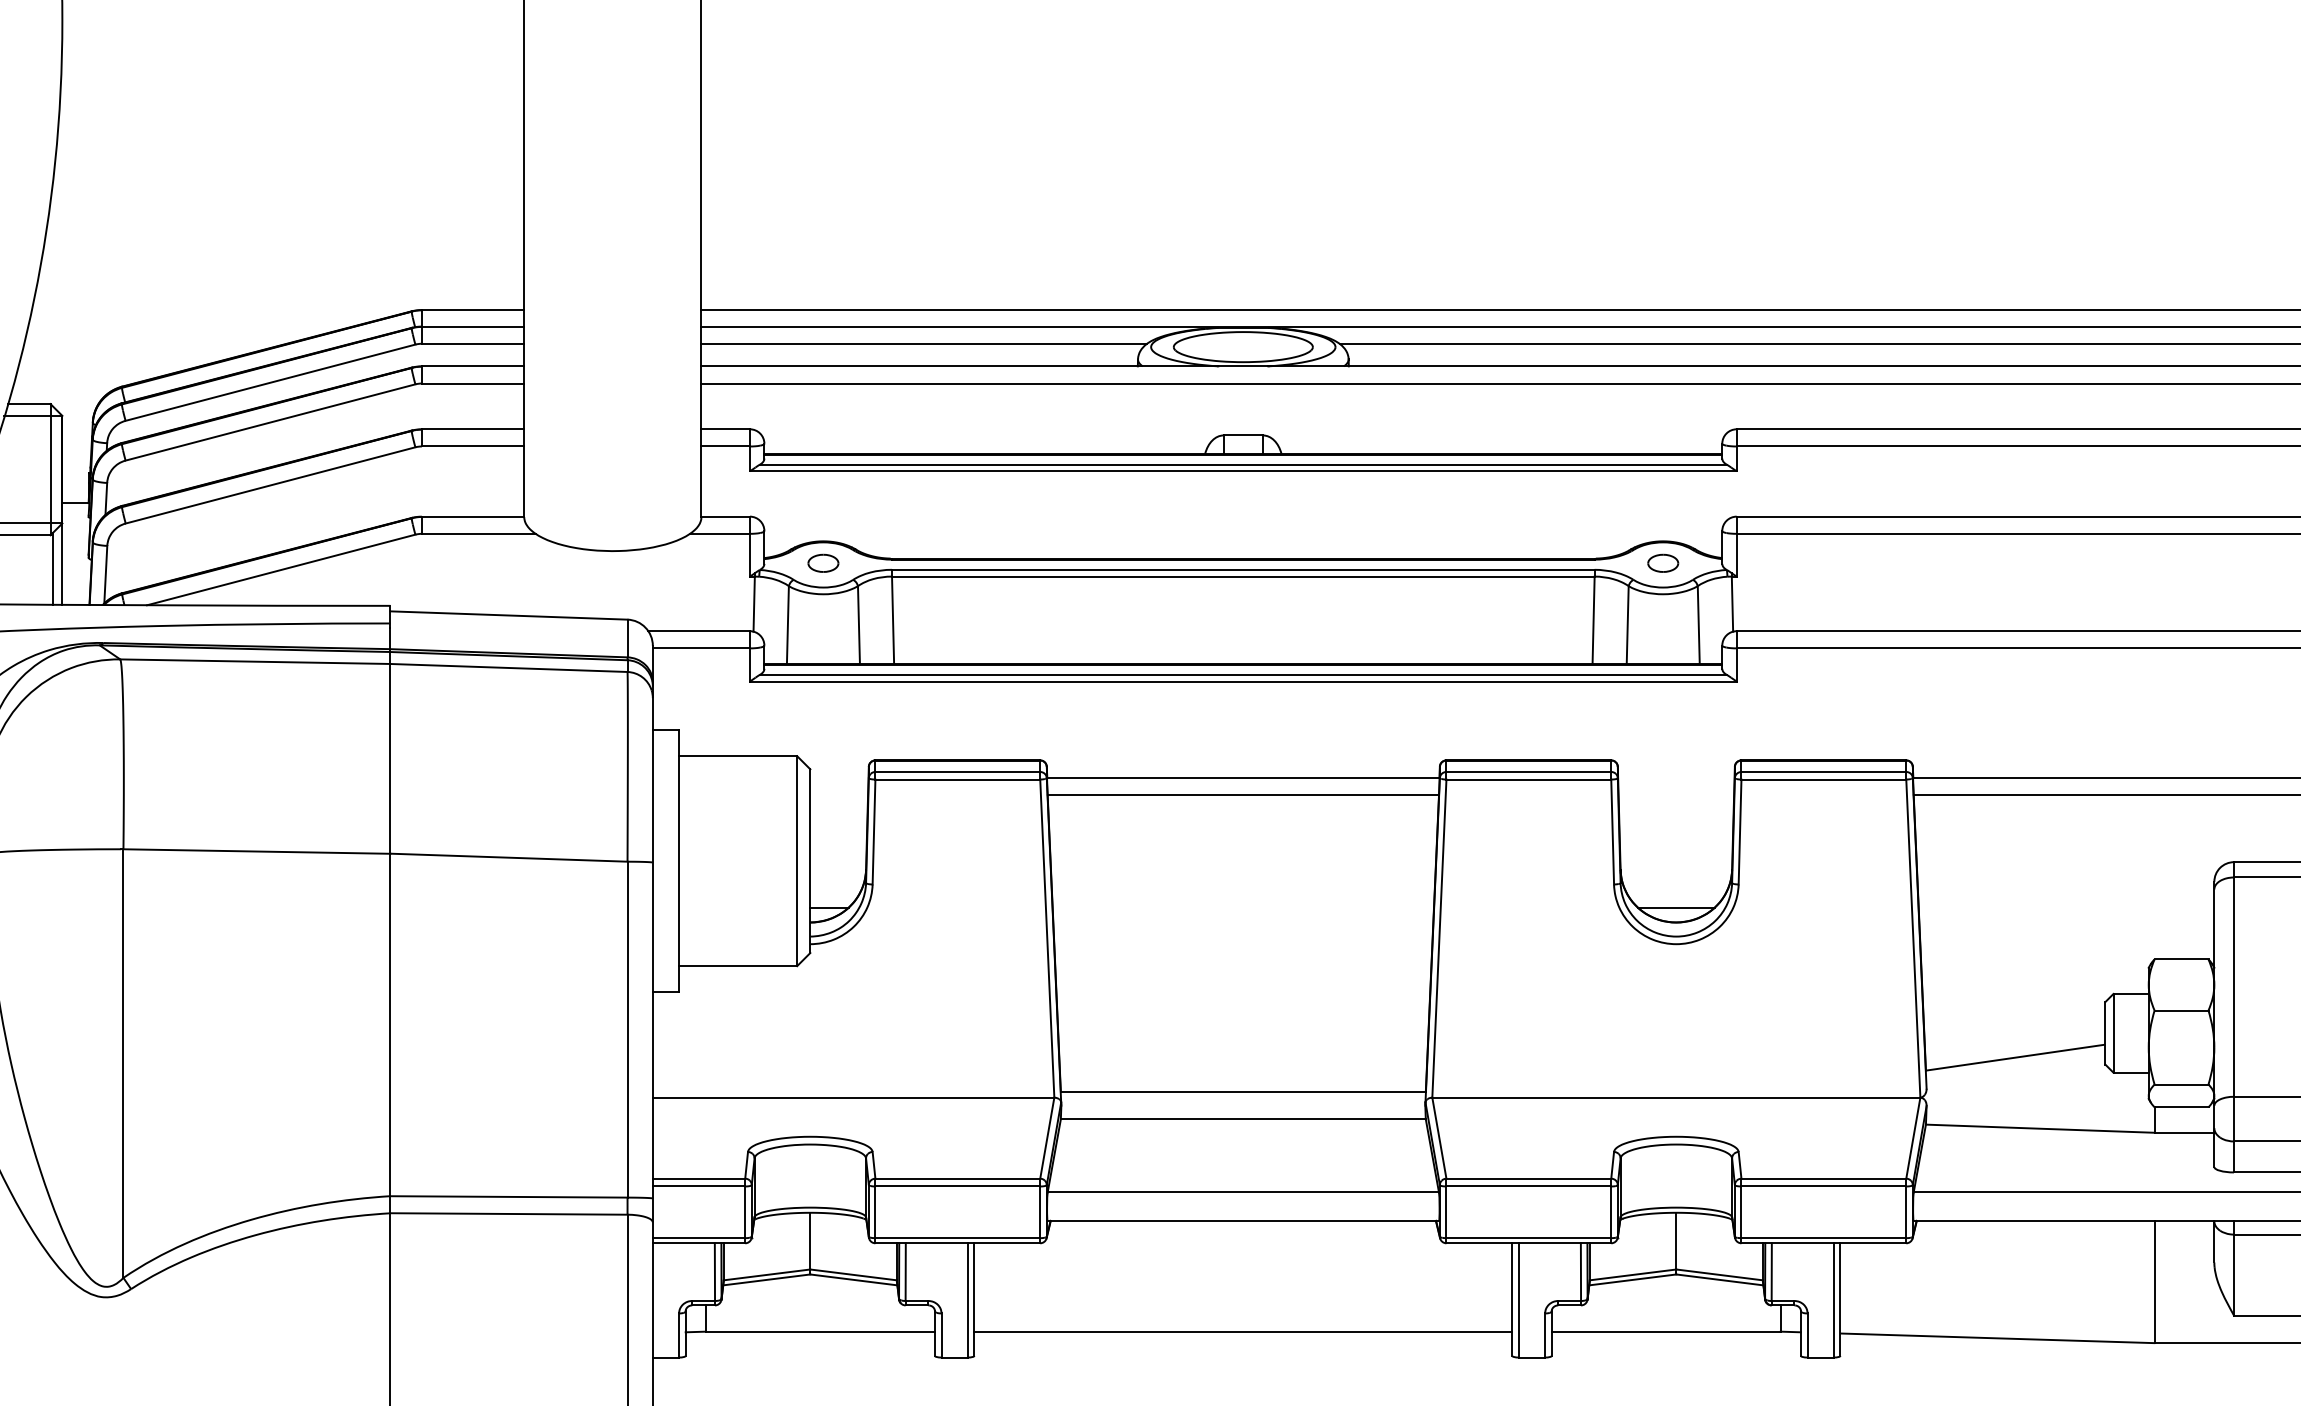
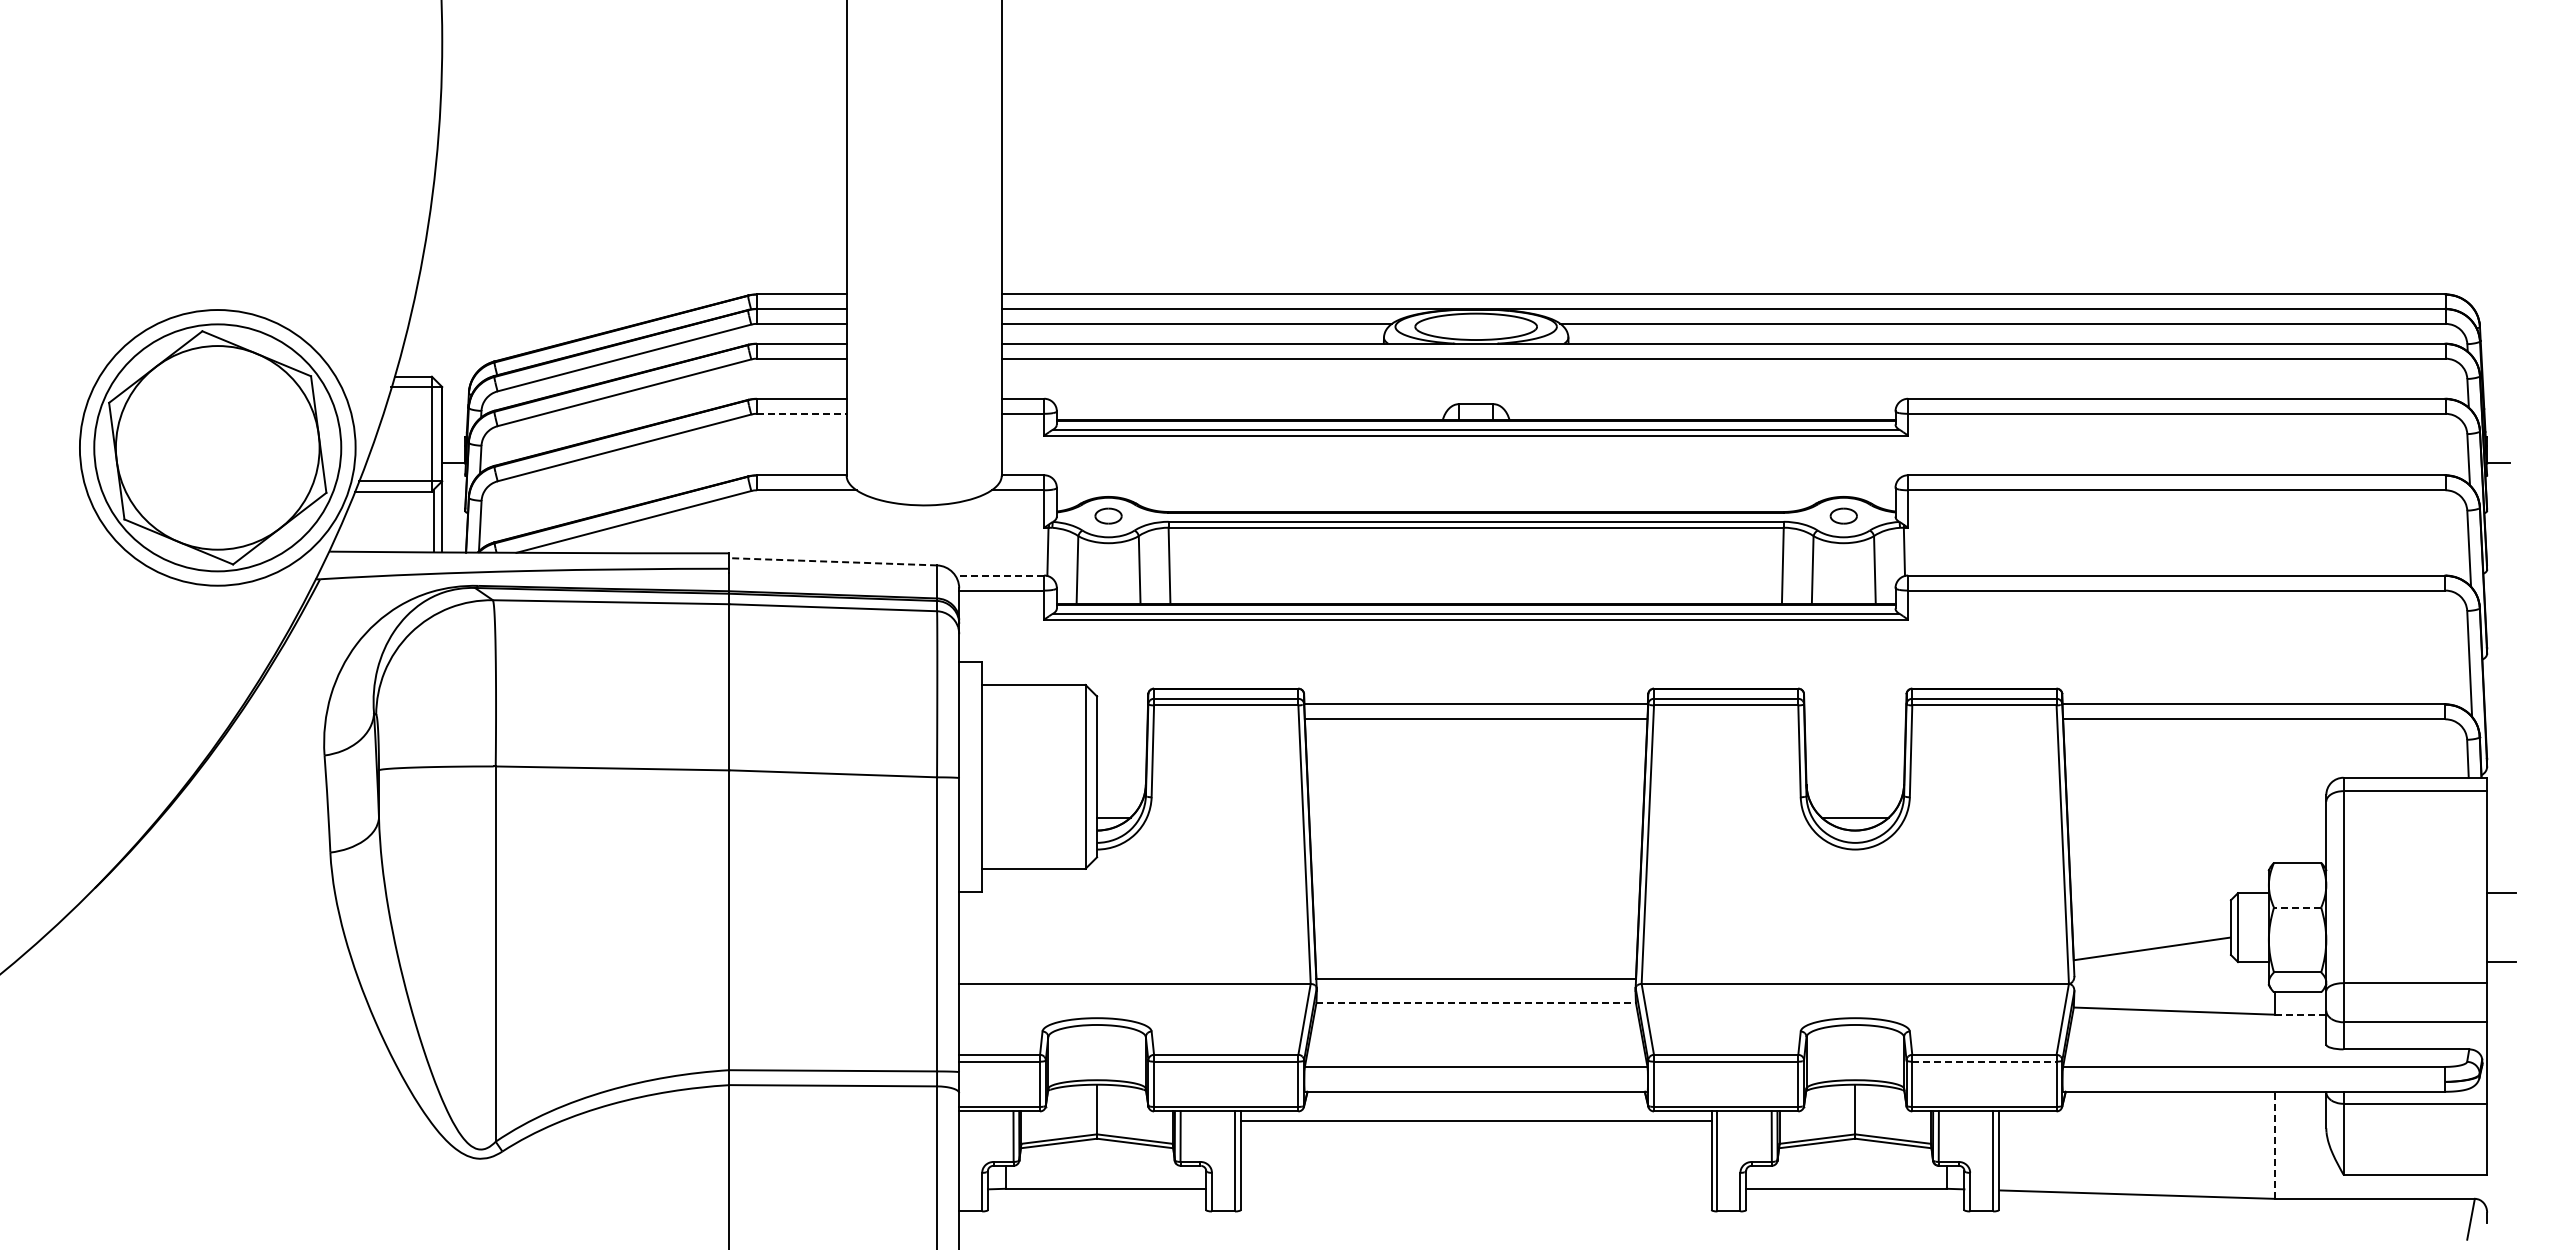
line: (472, 446) -> (801, 413), solid -> dashed
line: (509, 615) -> (833, 561), solid -> dashed
line: (698, 631) -> (999, 575), solid -> dashed
line: (2181, 1010) -> (2297, 907), solid -> dashed
line: (1243, 1118) -> (1476, 1002), solid -> dashed
line: (2184, 1132) -> (2300, 1014), solid -> dashed
line: (1823, 1186) -> (1984, 1061), solid -> dashed
line: (2155, 1282) -> (2274, 1145), solid -> dashed
line: (1242, 1331) -> (1475, 1120), moved

